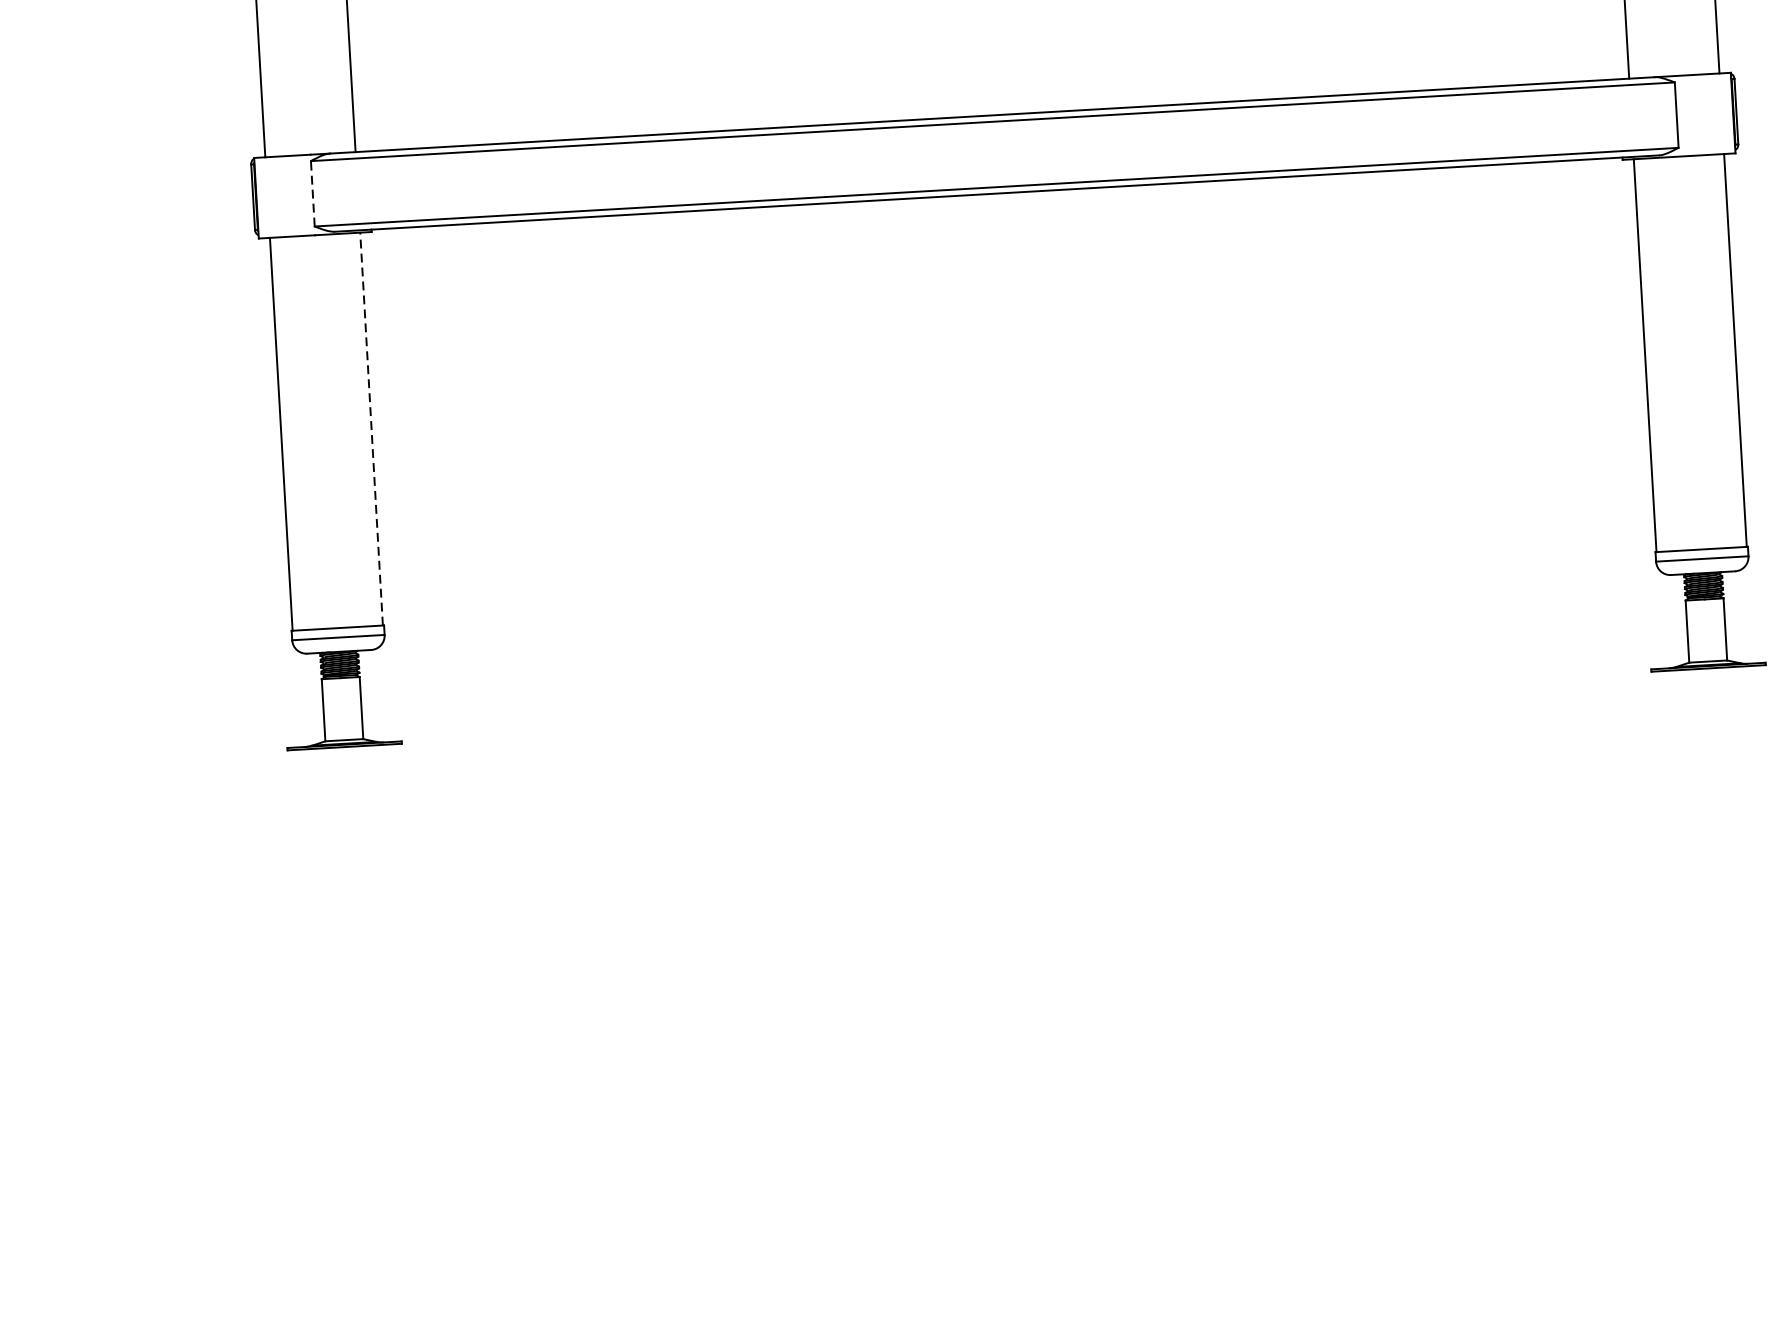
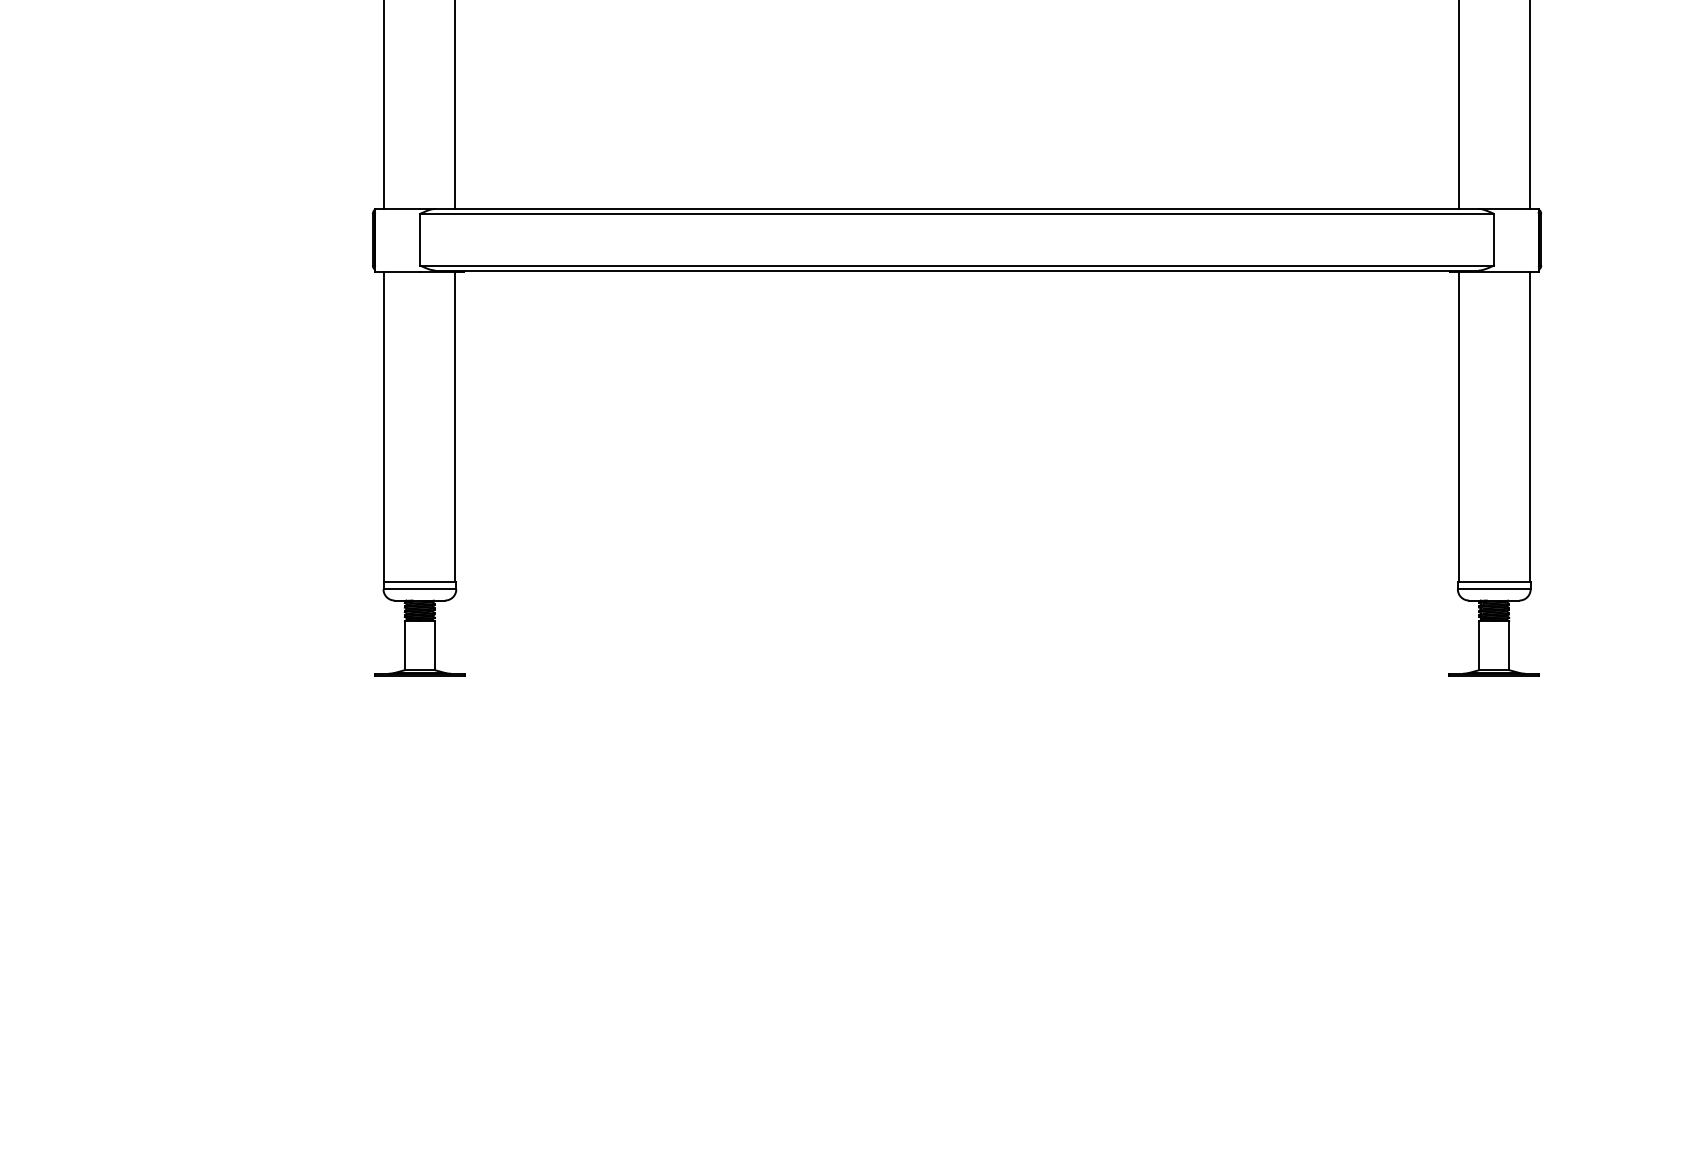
line: (312, 193) -> (419, 239), dashed -> solid
line: (371, 429) -> (455, 427), dashed -> solid

